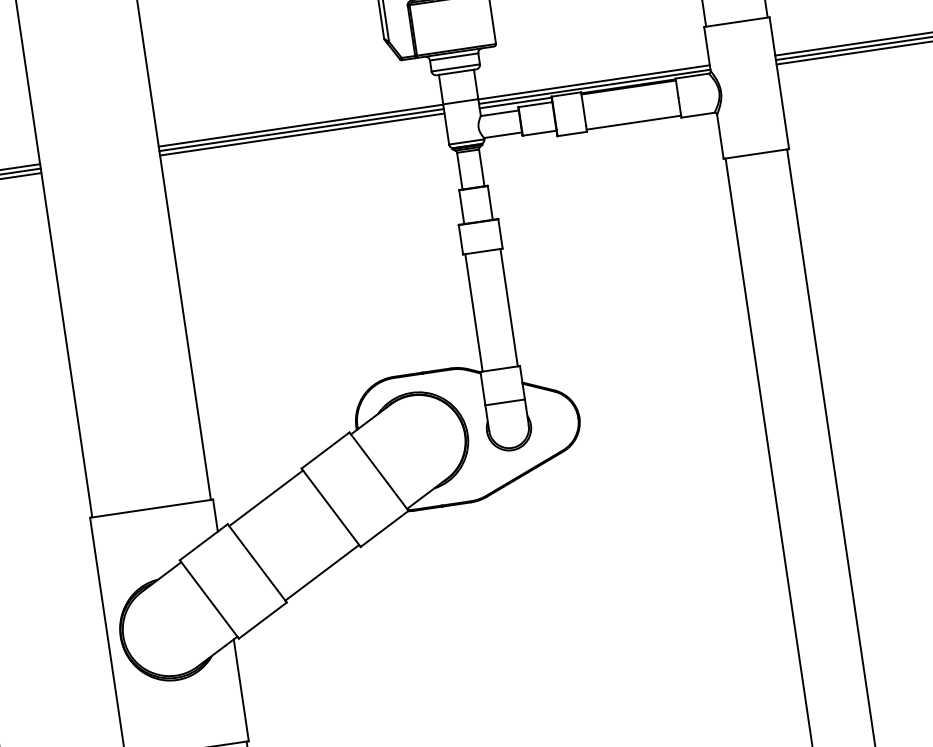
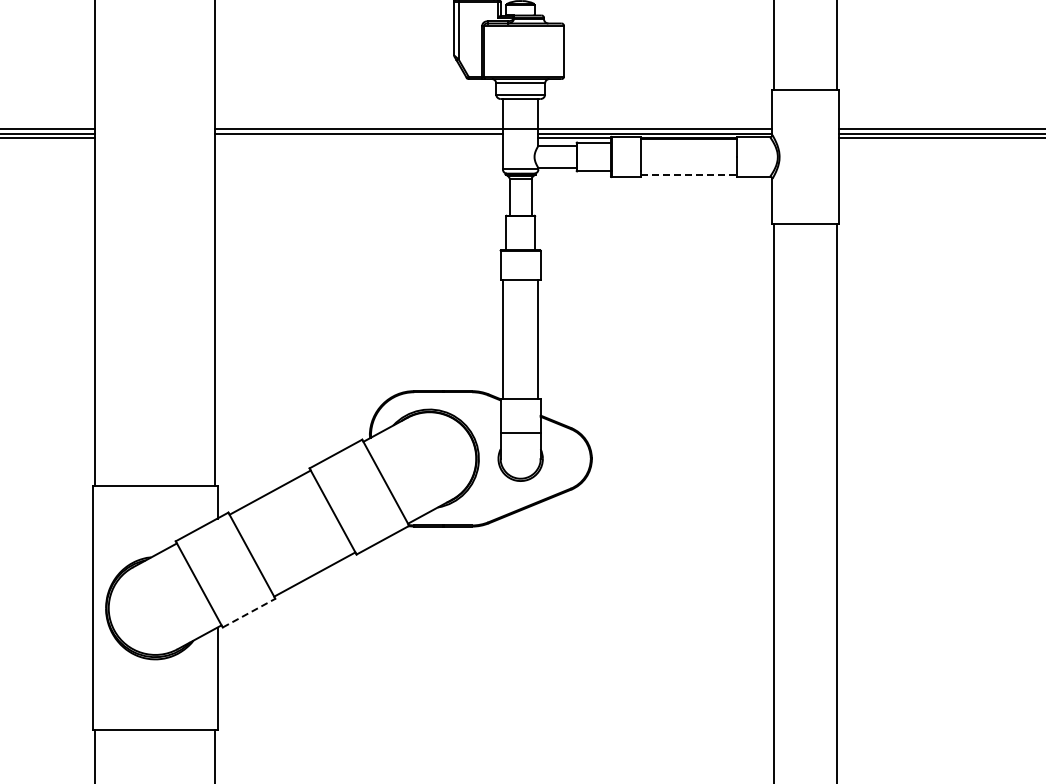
line: (633, 122) -> (688, 174), solid -> dashed
line: (301, 135) -> (358, 138), removed
line: (263, 620) -> (249, 613), solid -> dashed

